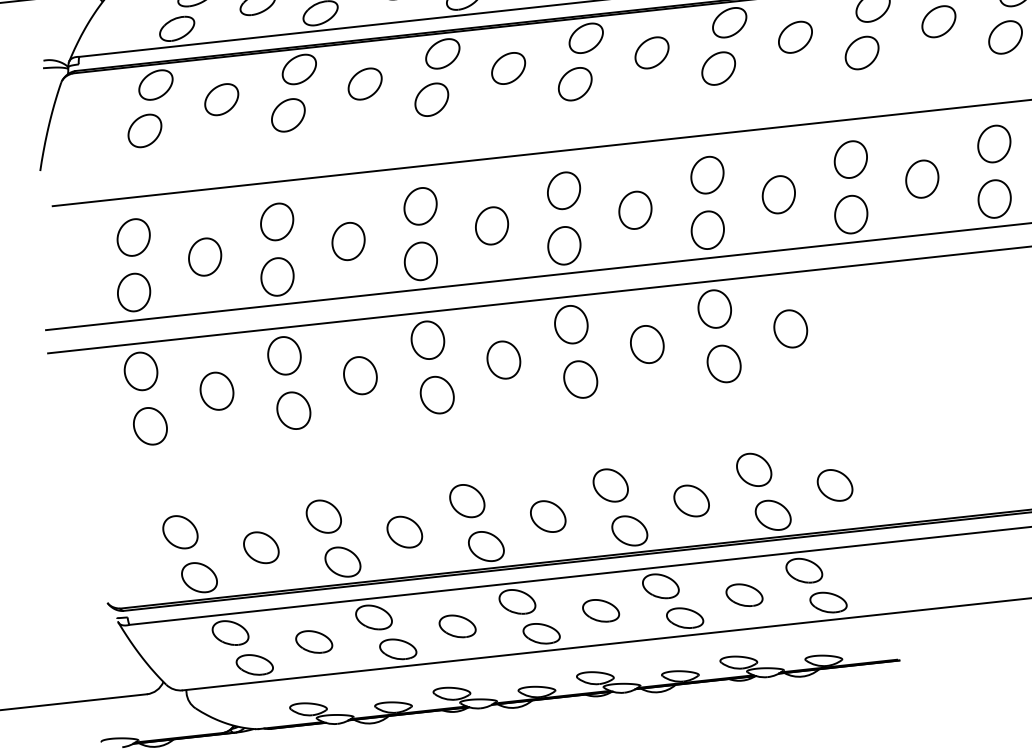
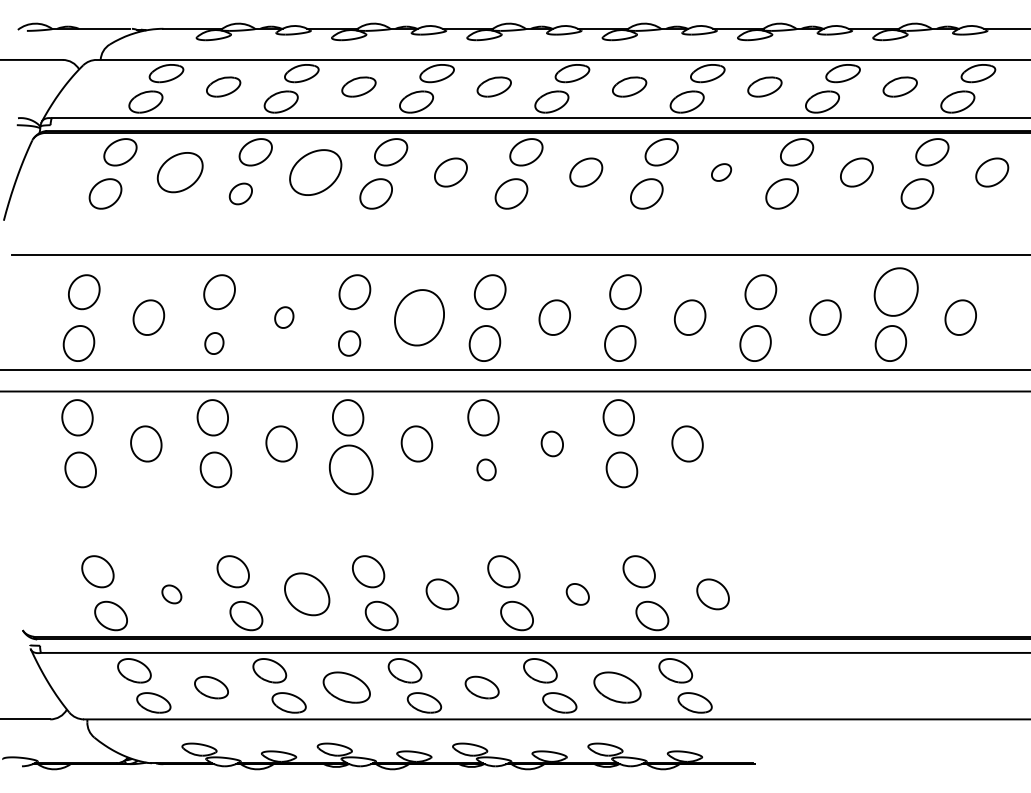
part: (795, 37) -> (721, 172), size x0.6
part: (365, 84) -> (315, 172), size x1.6
part: (221, 99) -> (180, 172), size x1.4
part: (287, 114) -> (240, 193), size x0.7
part: (993, 144) -> (895, 292), size x1.4
part: (492, 225) -> (419, 317), size x1.6
part: (348, 241) -> (284, 317), size x0.6
part: (420, 261) -> (349, 343), size x0.7
part: (277, 276) -> (214, 343), size x0.6
part: (647, 344) -> (552, 443), size x0.7
part: (580, 379) -> (486, 469), size x0.6
part: (437, 394) -> (351, 469), size x1.4
part: (691, 501) -> (577, 594), size x0.7
part: (404, 532) -> (306, 594), size x1.4
part: (261, 547) -> (171, 594), size x0.6
part: (744, 595) -> (617, 687), size x1.4
part: (457, 626) -> (346, 687), size x1.4

